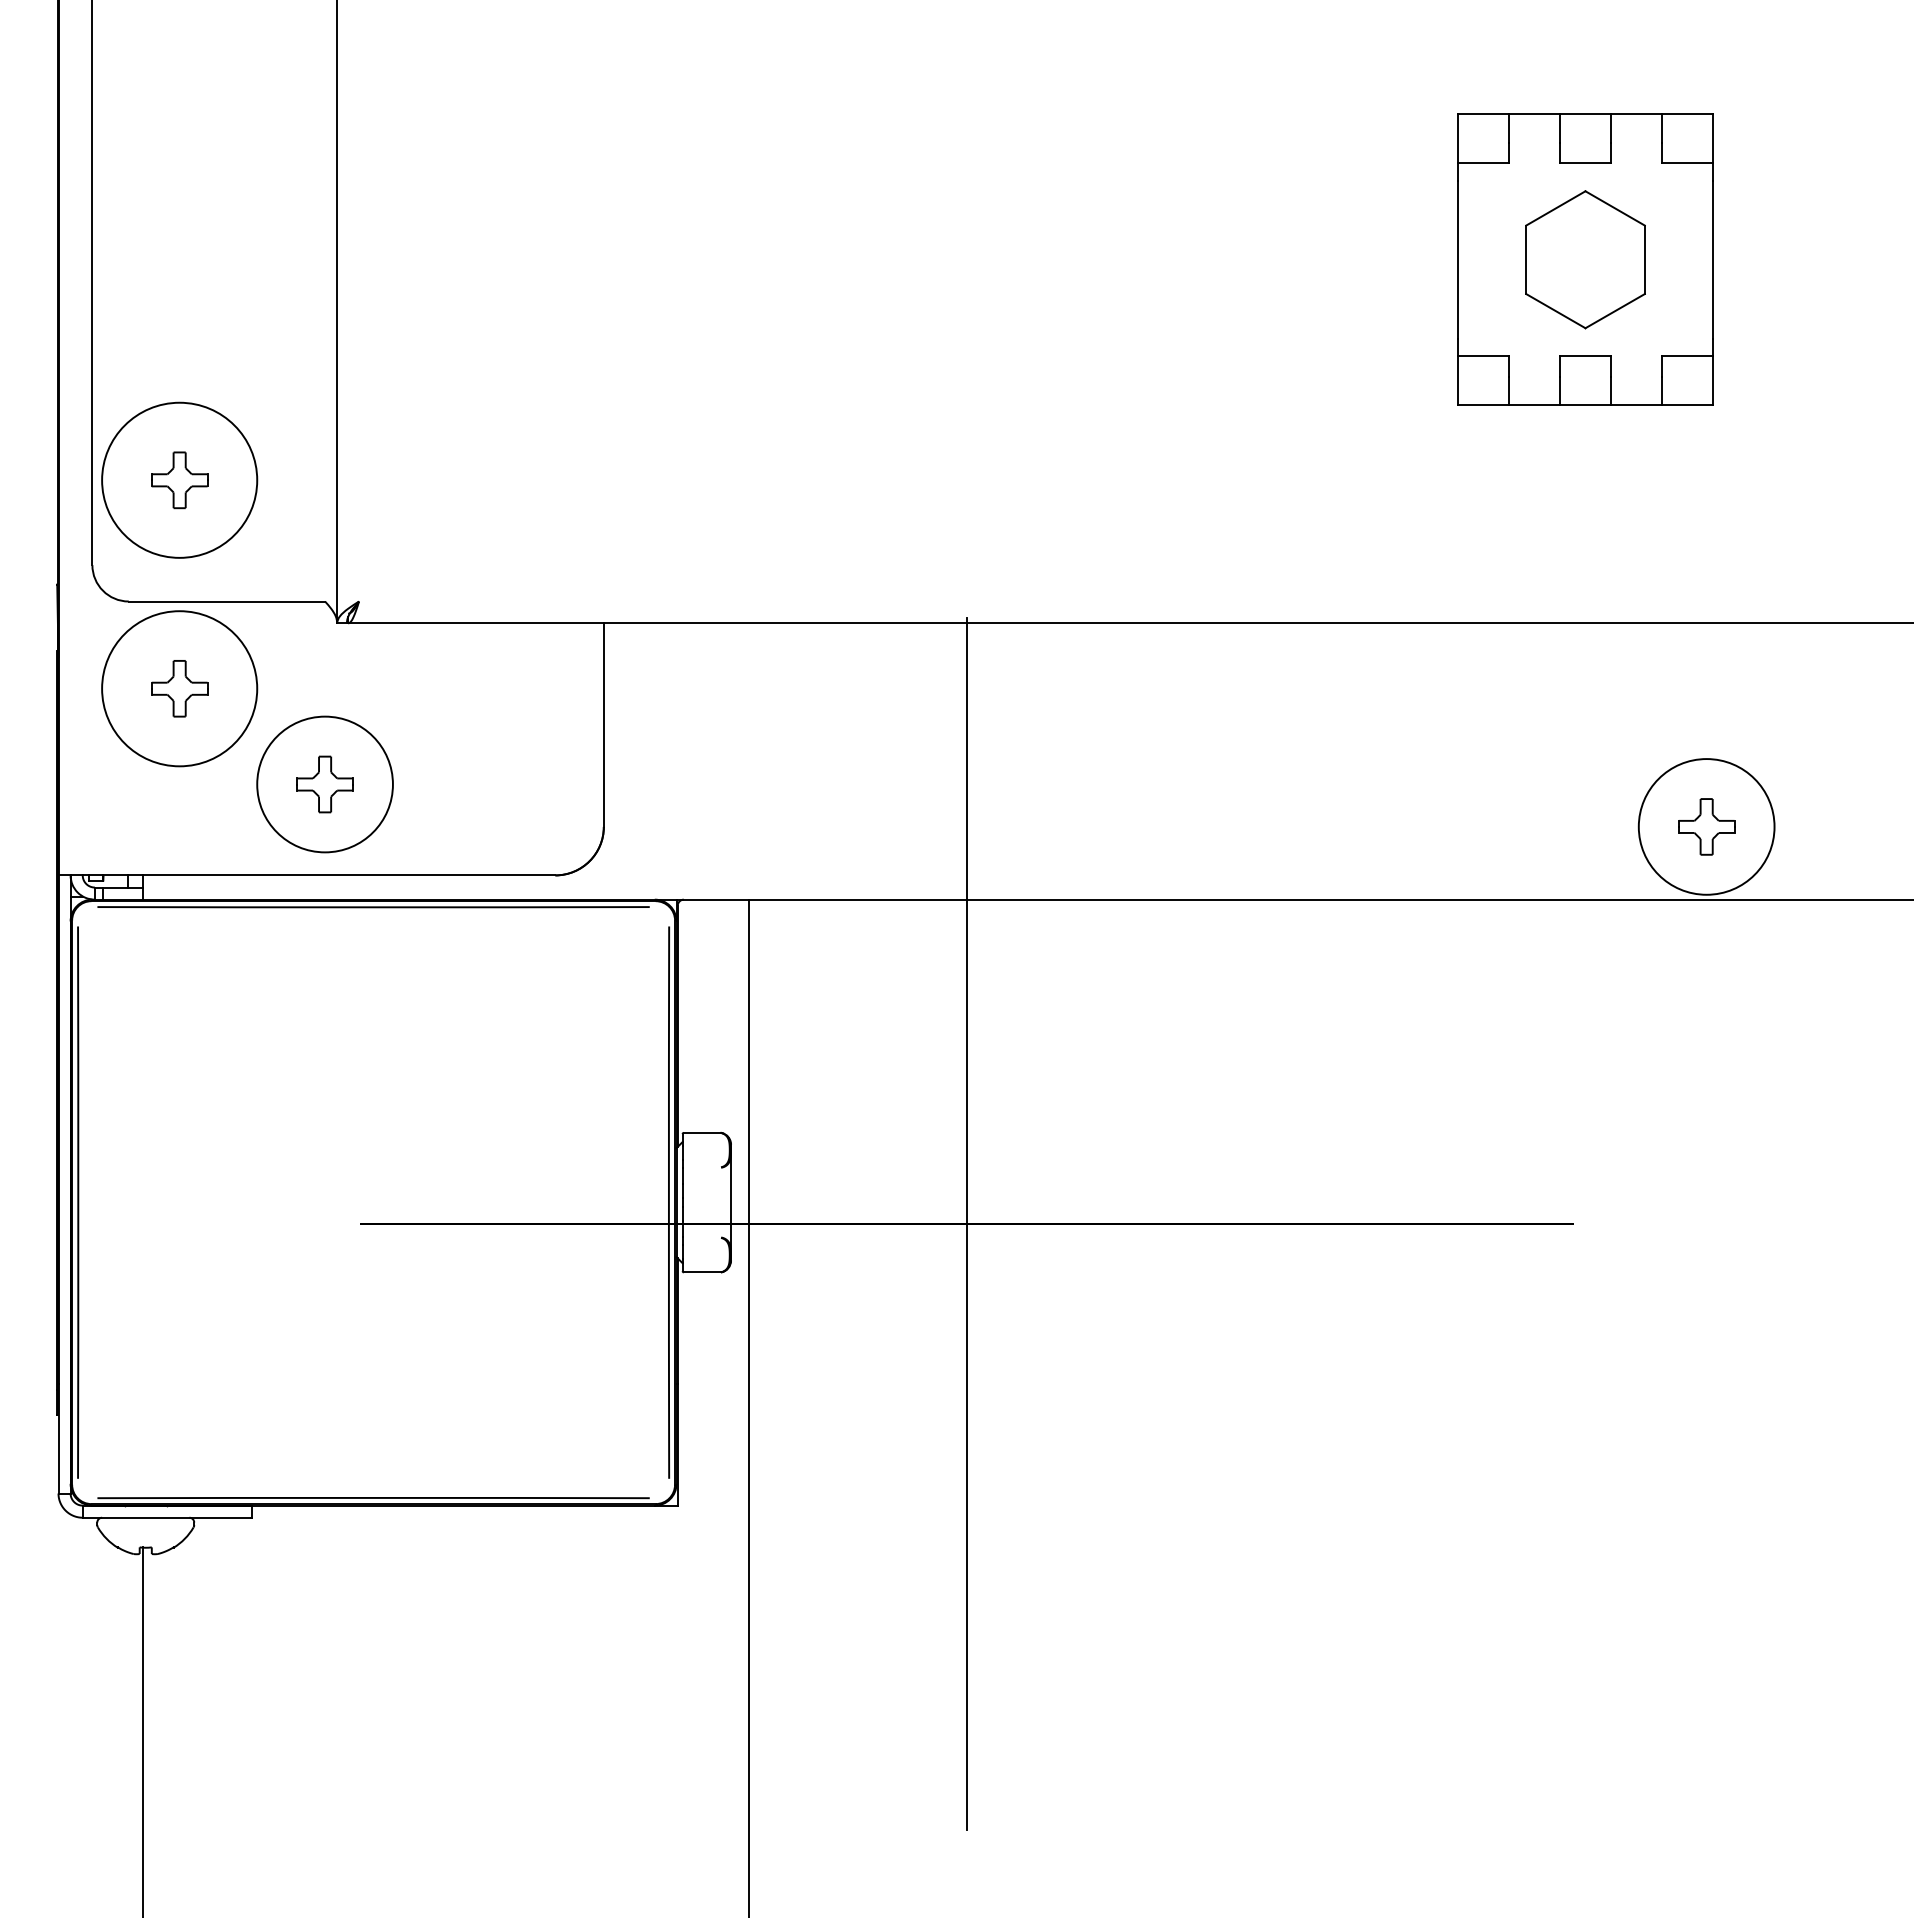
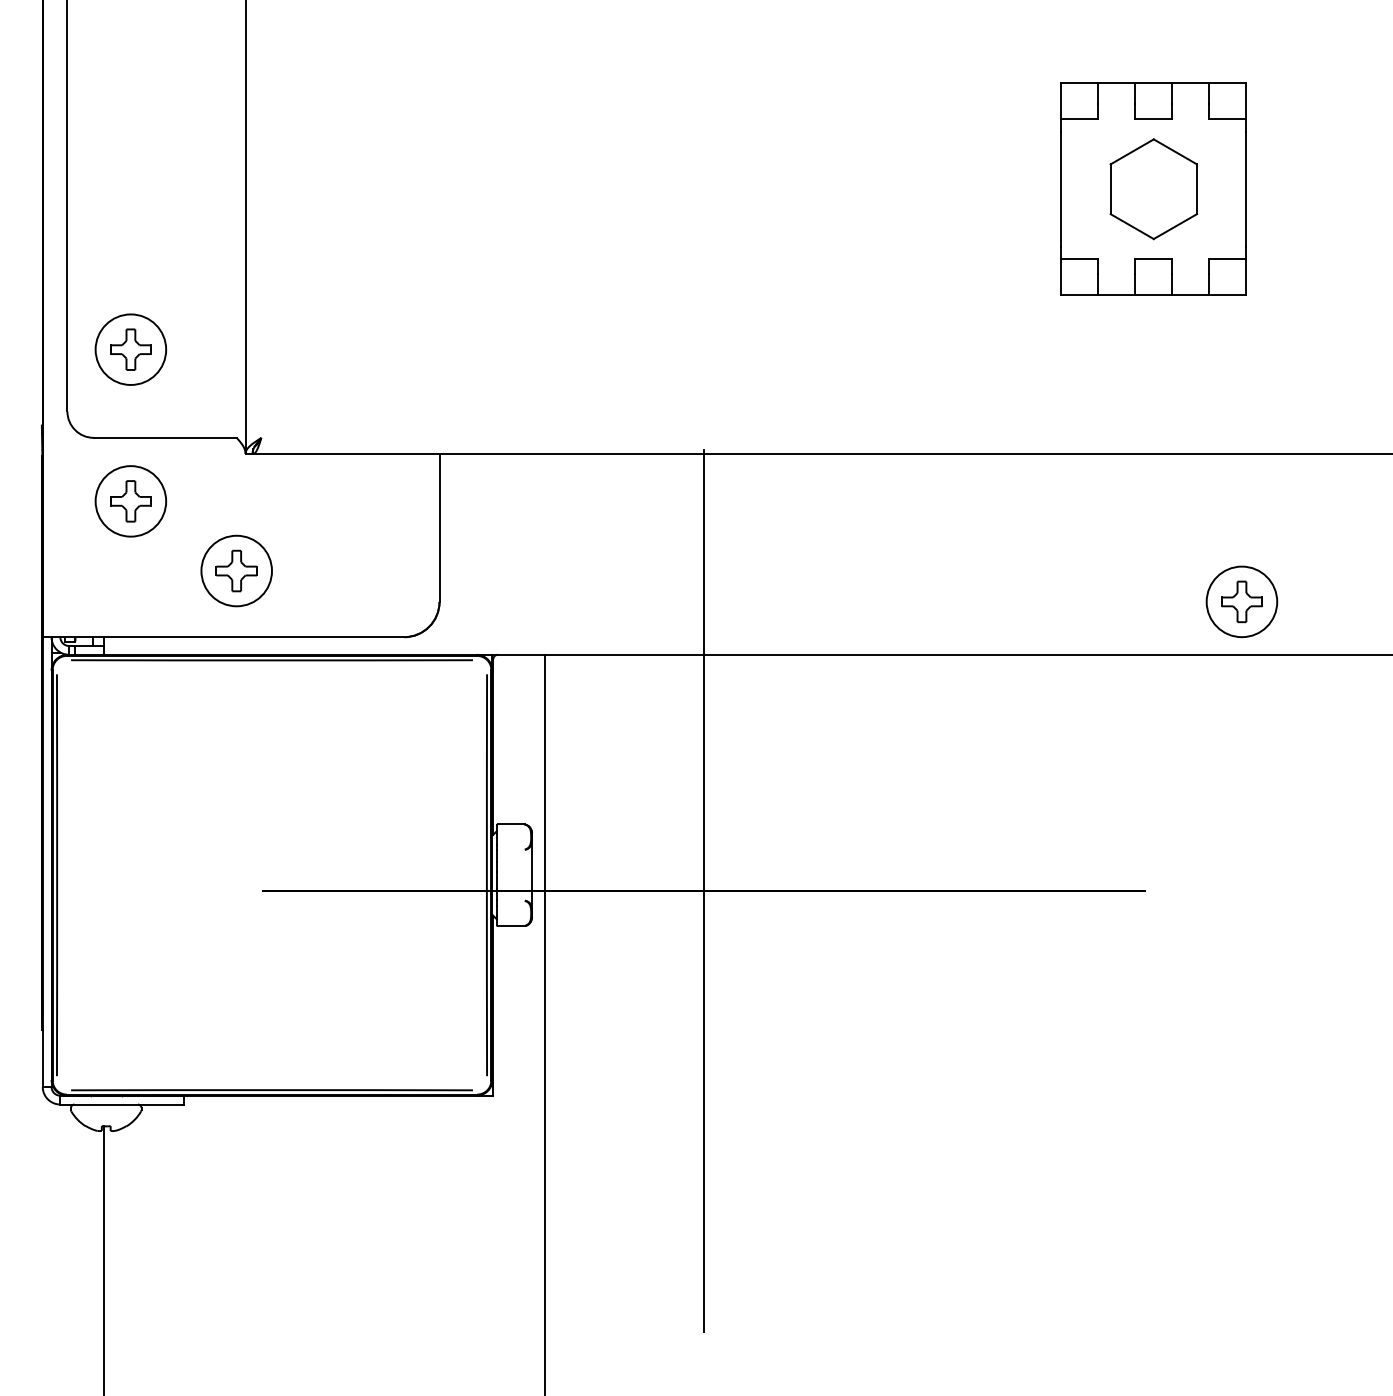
circle: (179, 479) -> (130, 349), size x0.62
circle: (179, 688) -> (130, 501), size x0.62
circle: (324, 784) -> (236, 571), size x0.71
circle: (1706, 826) -> (1241, 601), size x0.71

